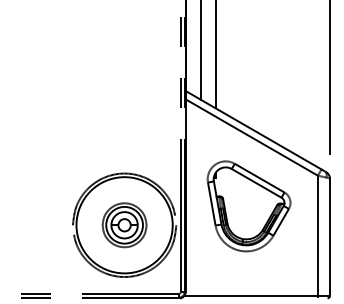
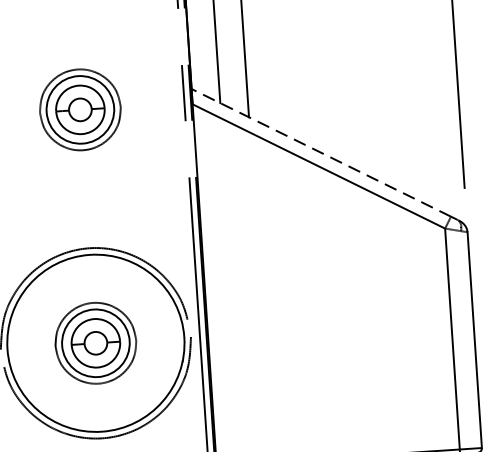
part: (124, 98) -> (80, 110), added
line: (253, 129) -> (321, 151), solid -> dashed
part: (248, 206) -> (321, 293), removed

